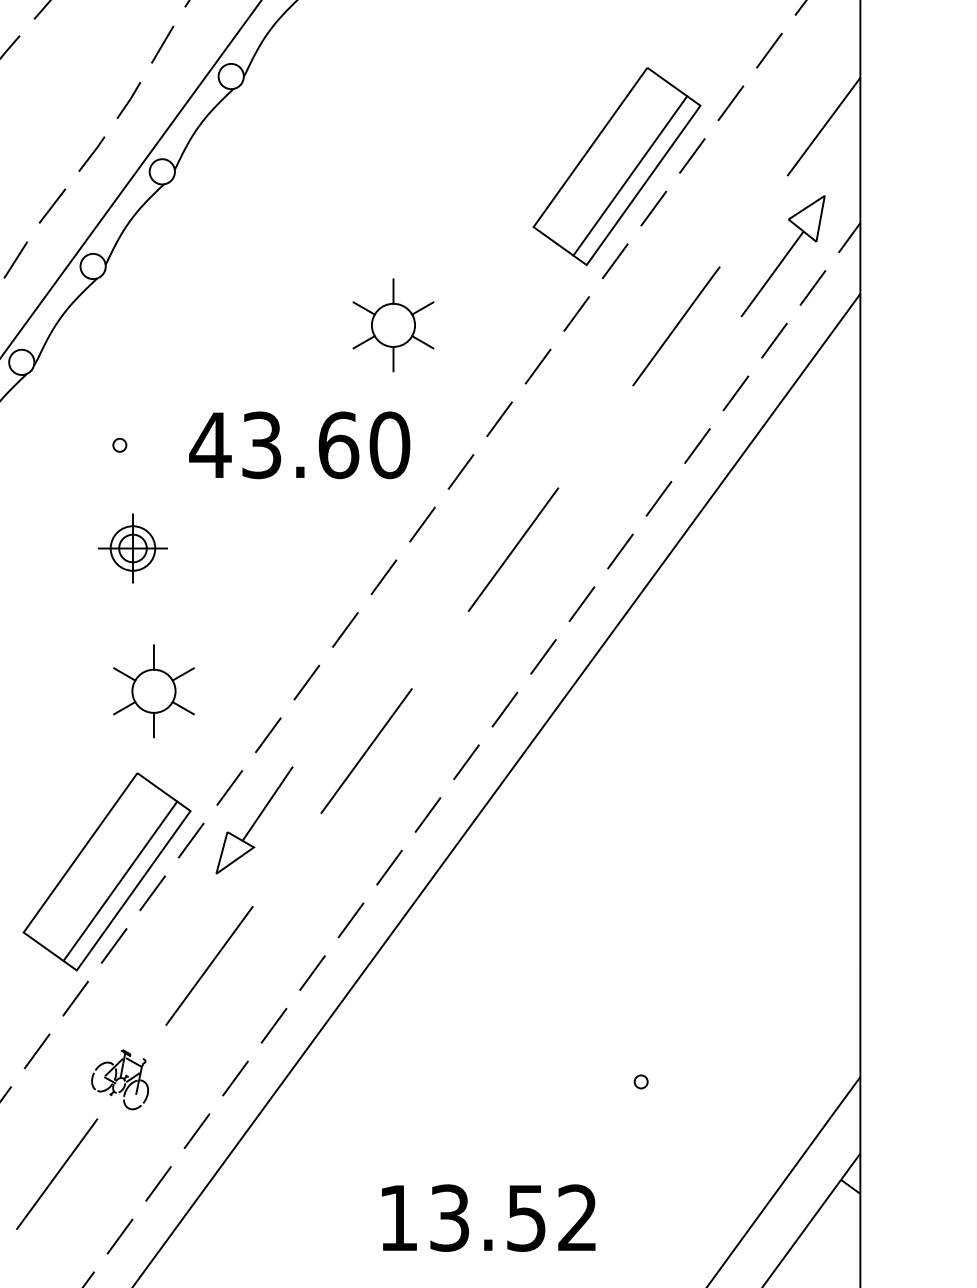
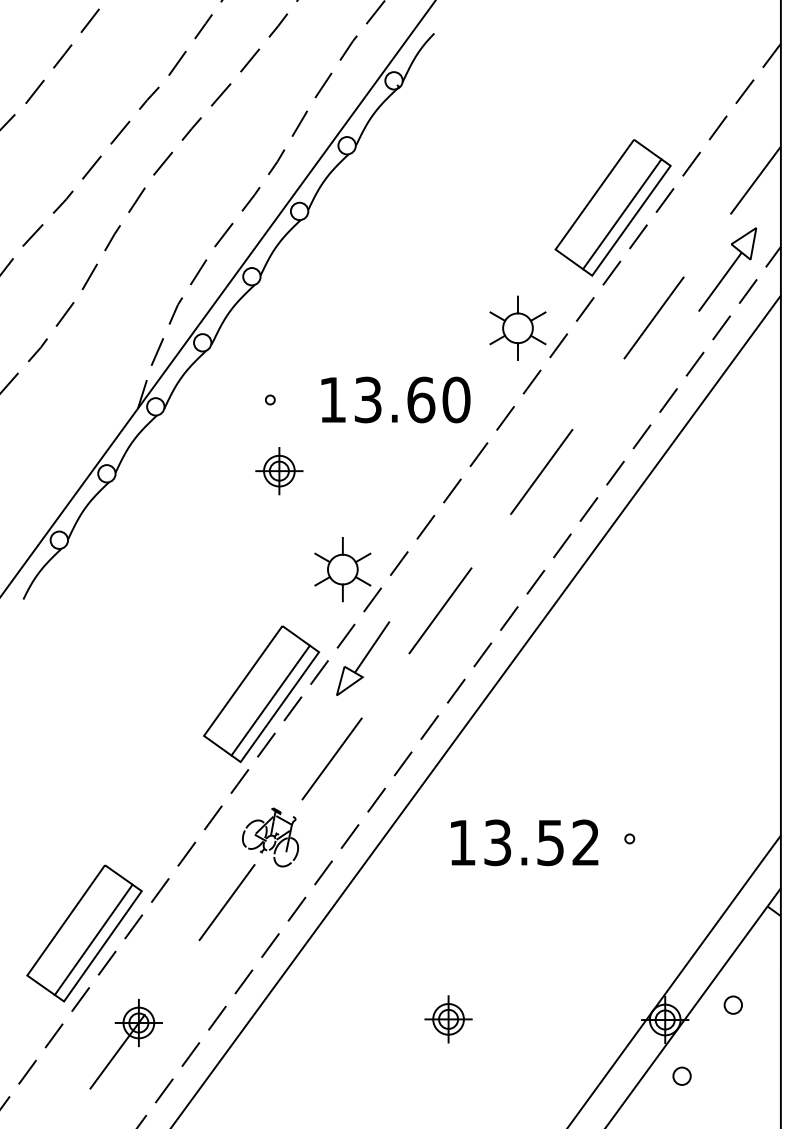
part: (392, 324) -> (517, 327), moved
text: (210, 444) -> (332, 399), 43.60 -> 13.60
part: (153, 691) -> (342, 569), moved
part: (120, 1079) -> (270, 837), size x1.43
text: (488, 1217) -> (524, 842), moved

